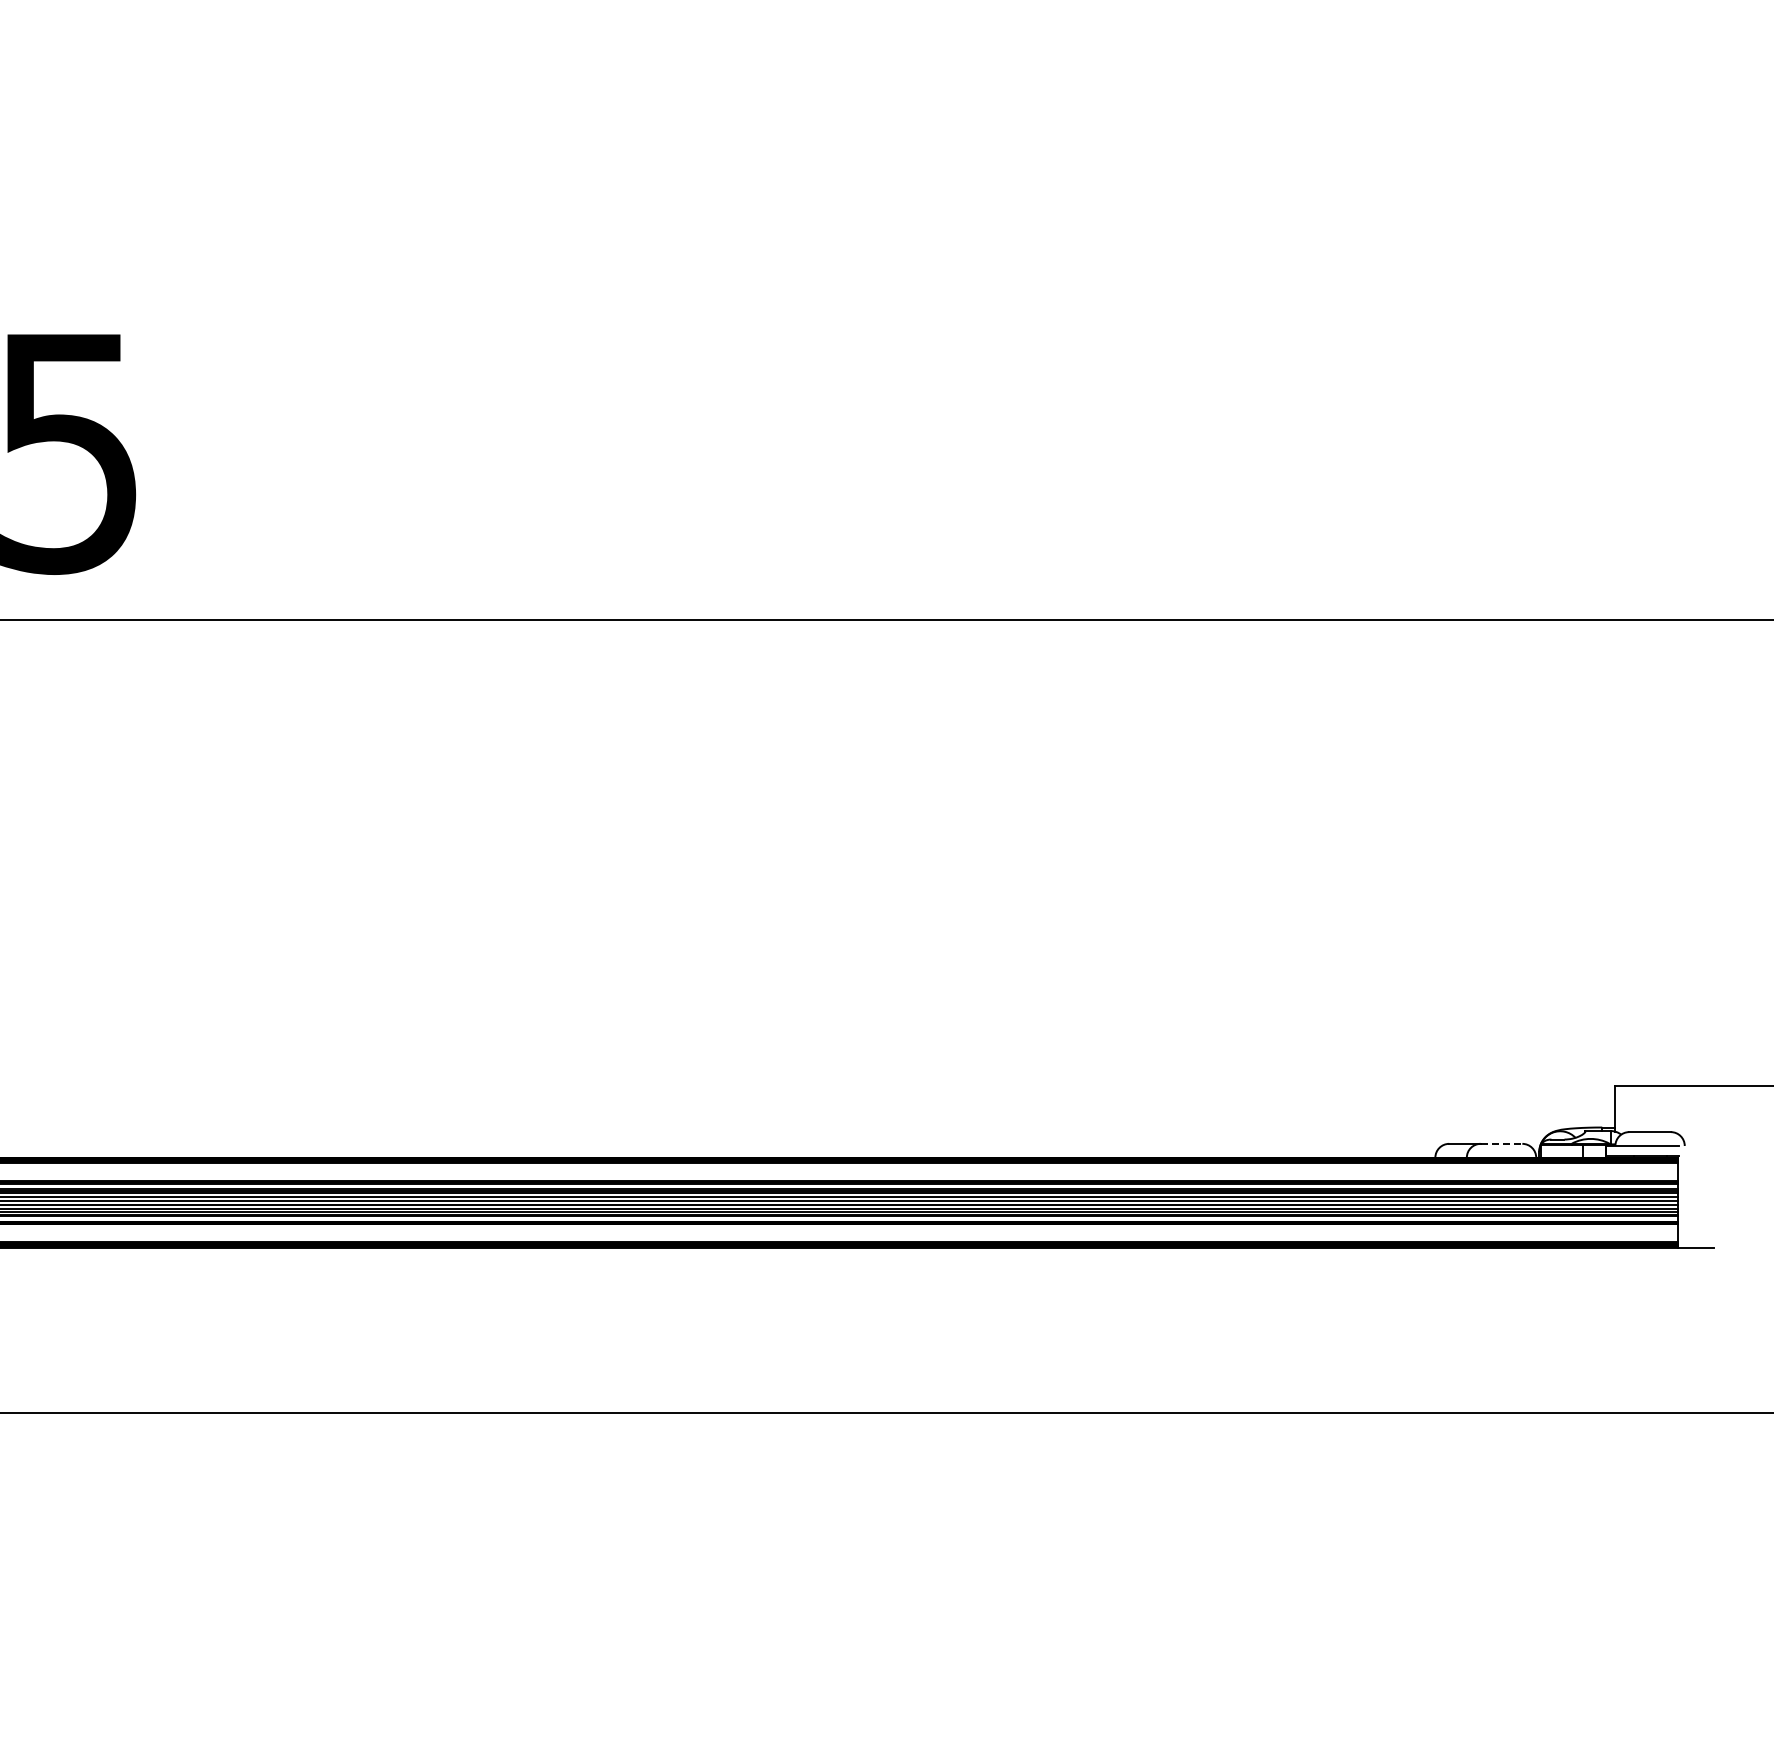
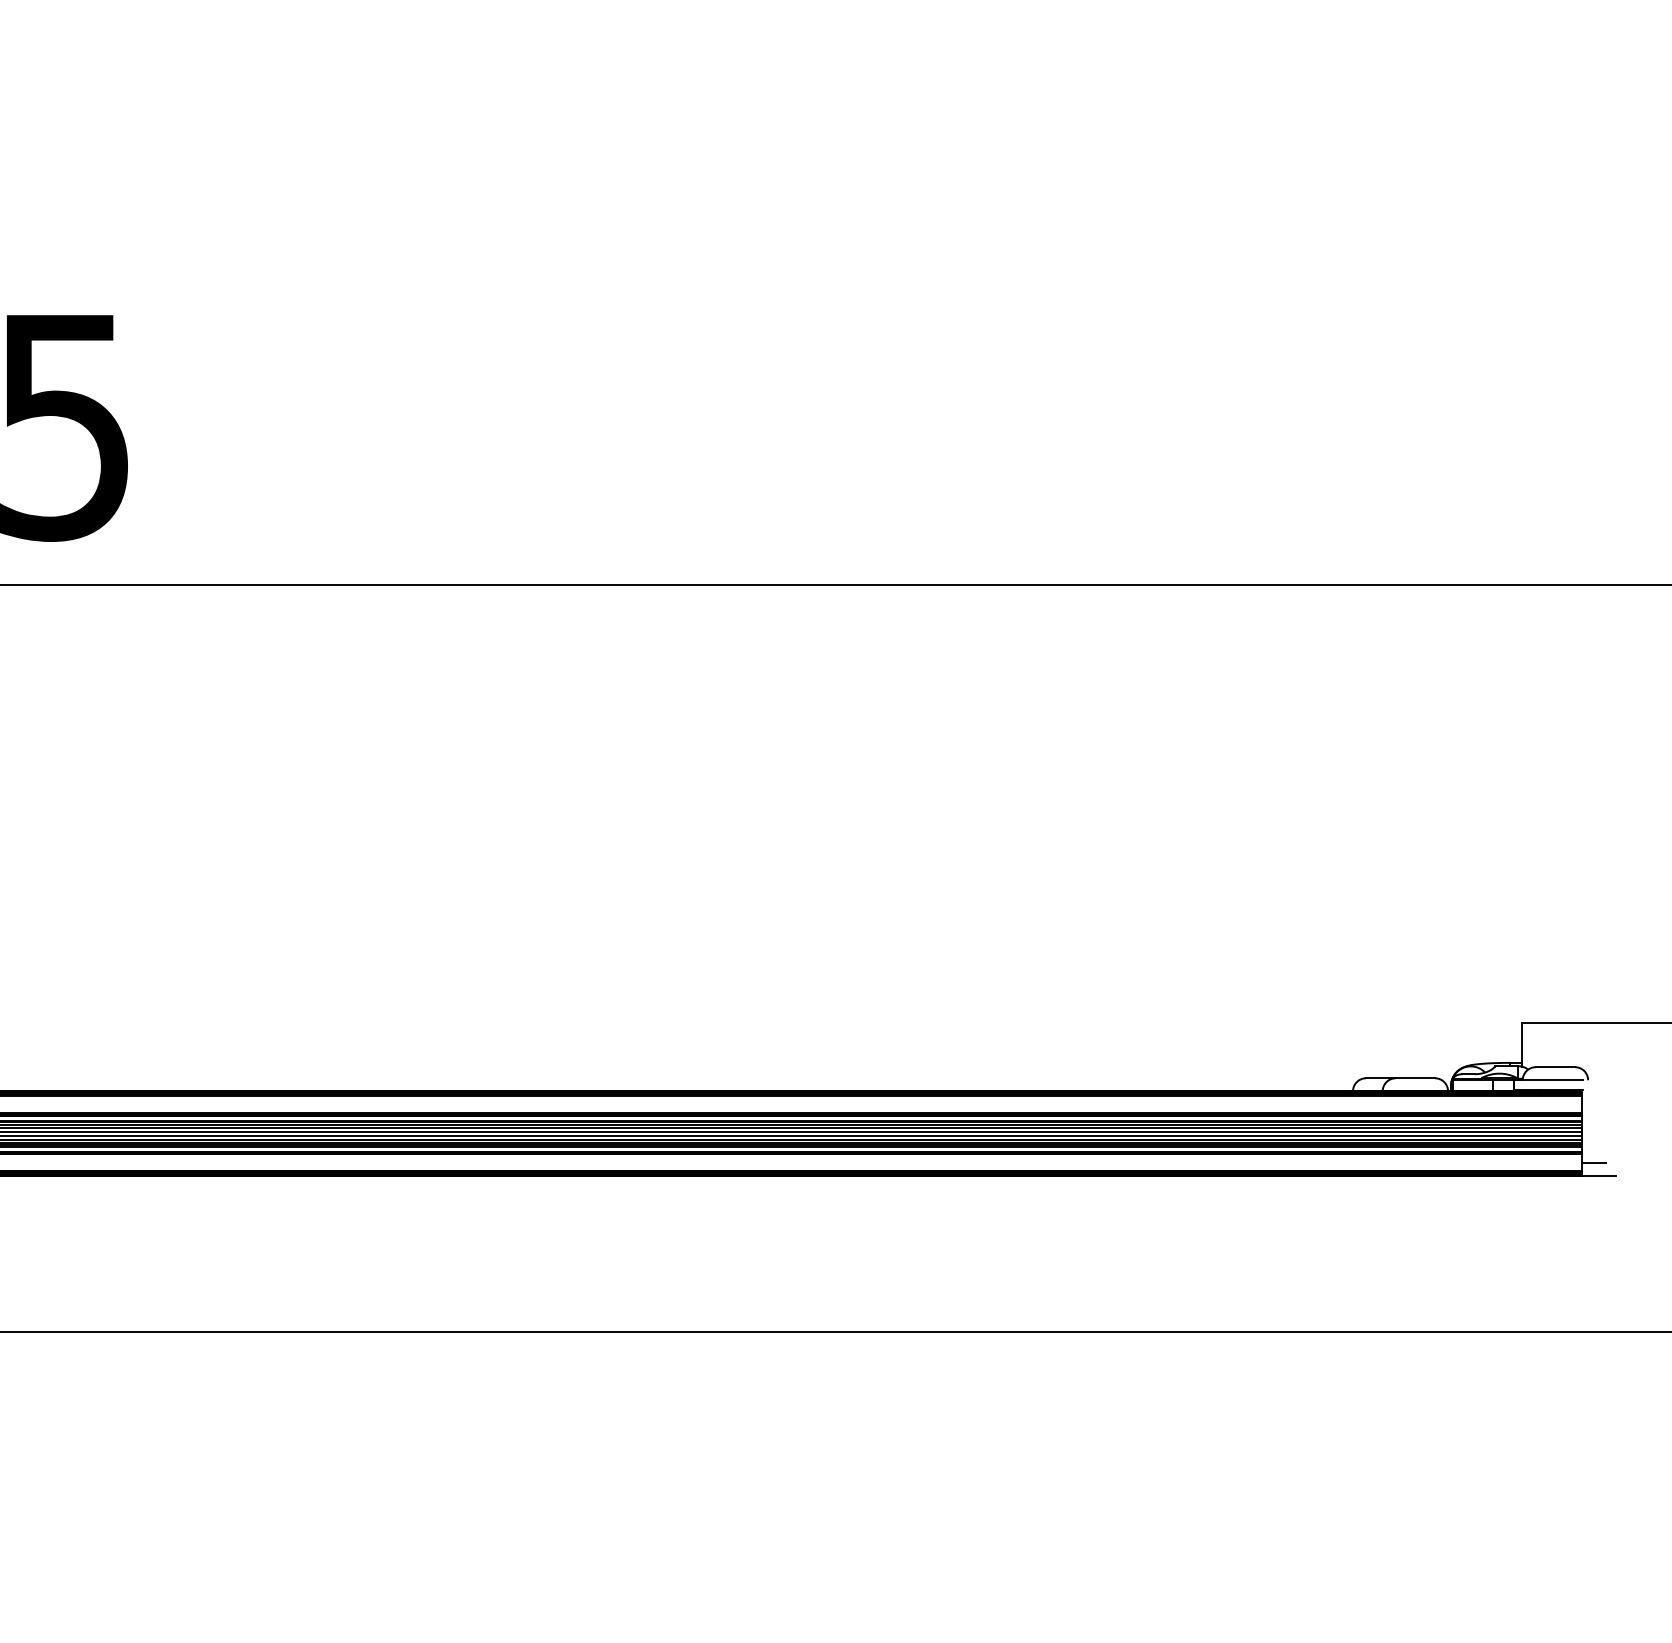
line: (1501, 1143) -> (1415, 1077), dashed -> solid
line: (1690, 1233) -> (1593, 1162), added

